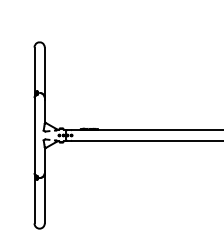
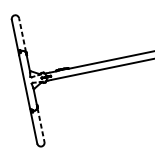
line: (44, 71) -> (22, 35), solid -> dashed
line: (44, 199) -> (40, 125), solid -> dashed

